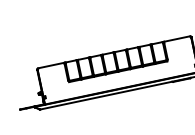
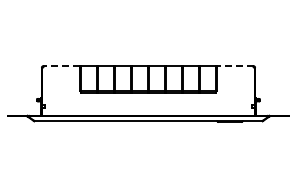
line: (176, 39) -> (234, 66), solid -> dashed
line: (51, 65) -> (61, 66), solid -> dashed

